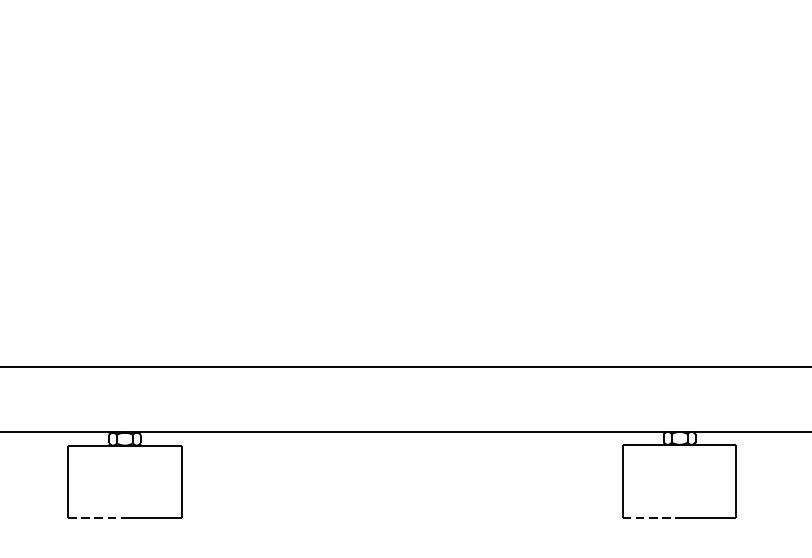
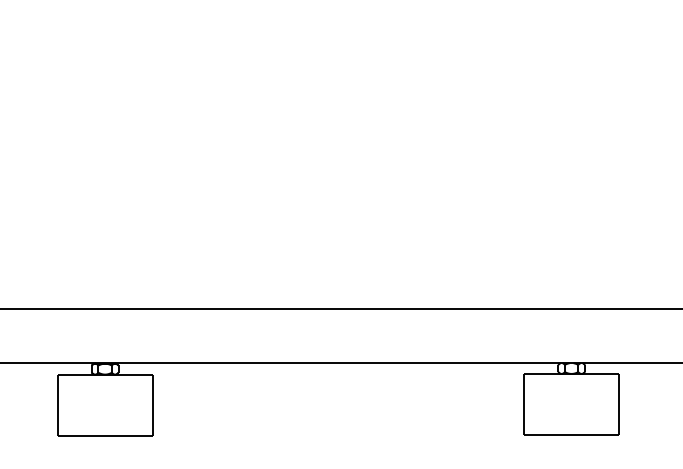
line: (96, 518) -> (81, 435), dashed -> solid
line: (651, 518) -> (547, 435), dashed -> solid

